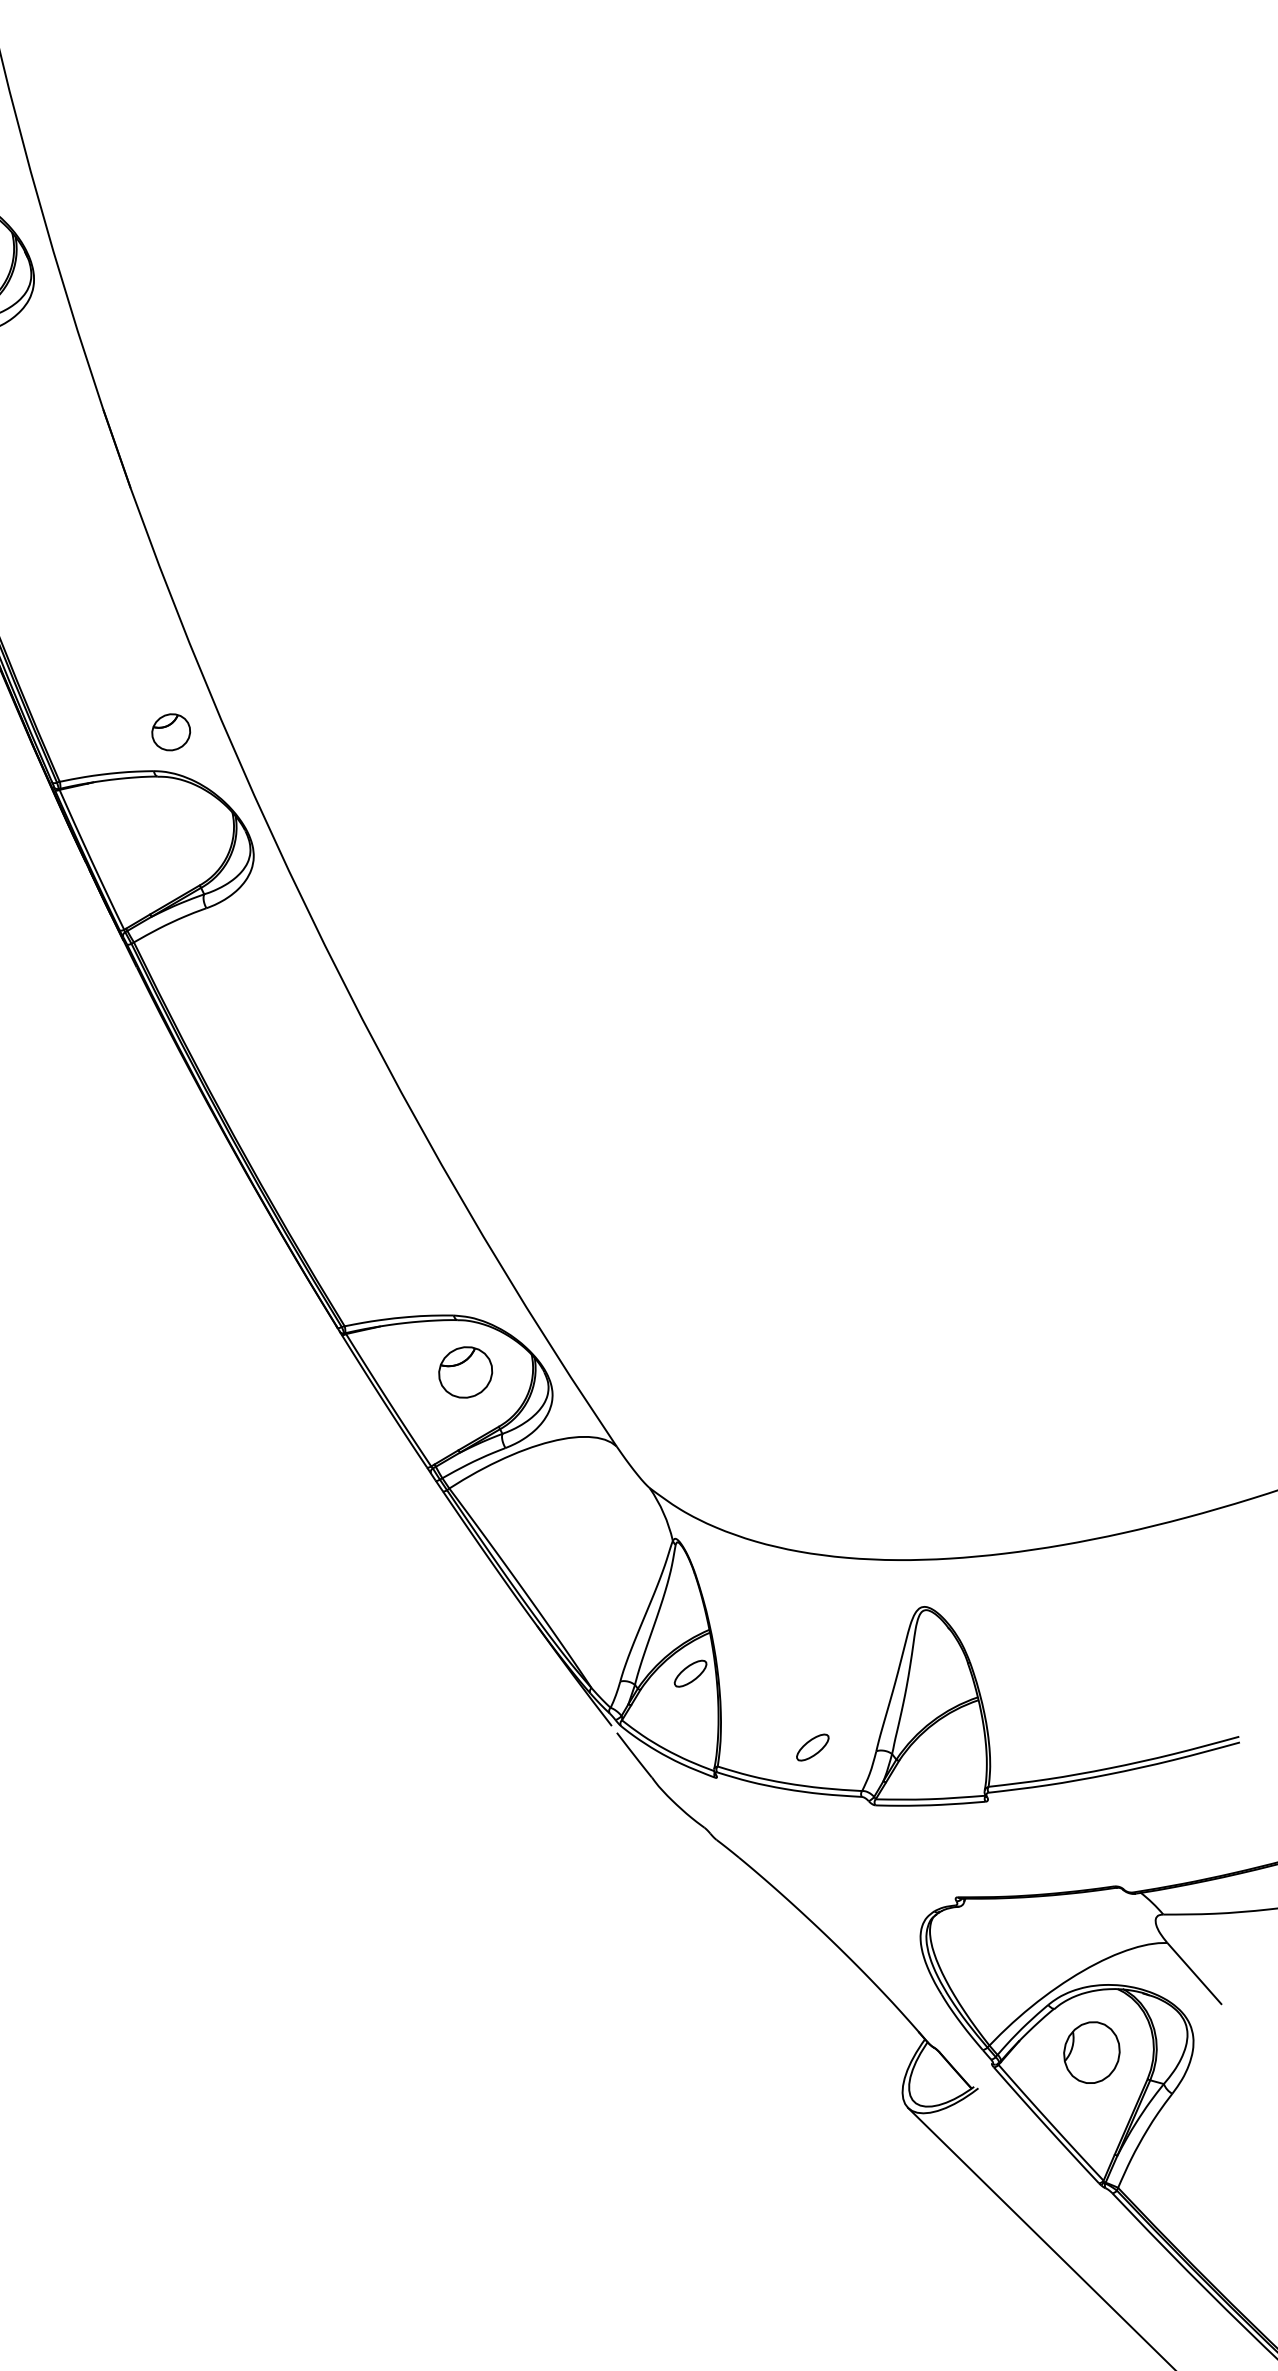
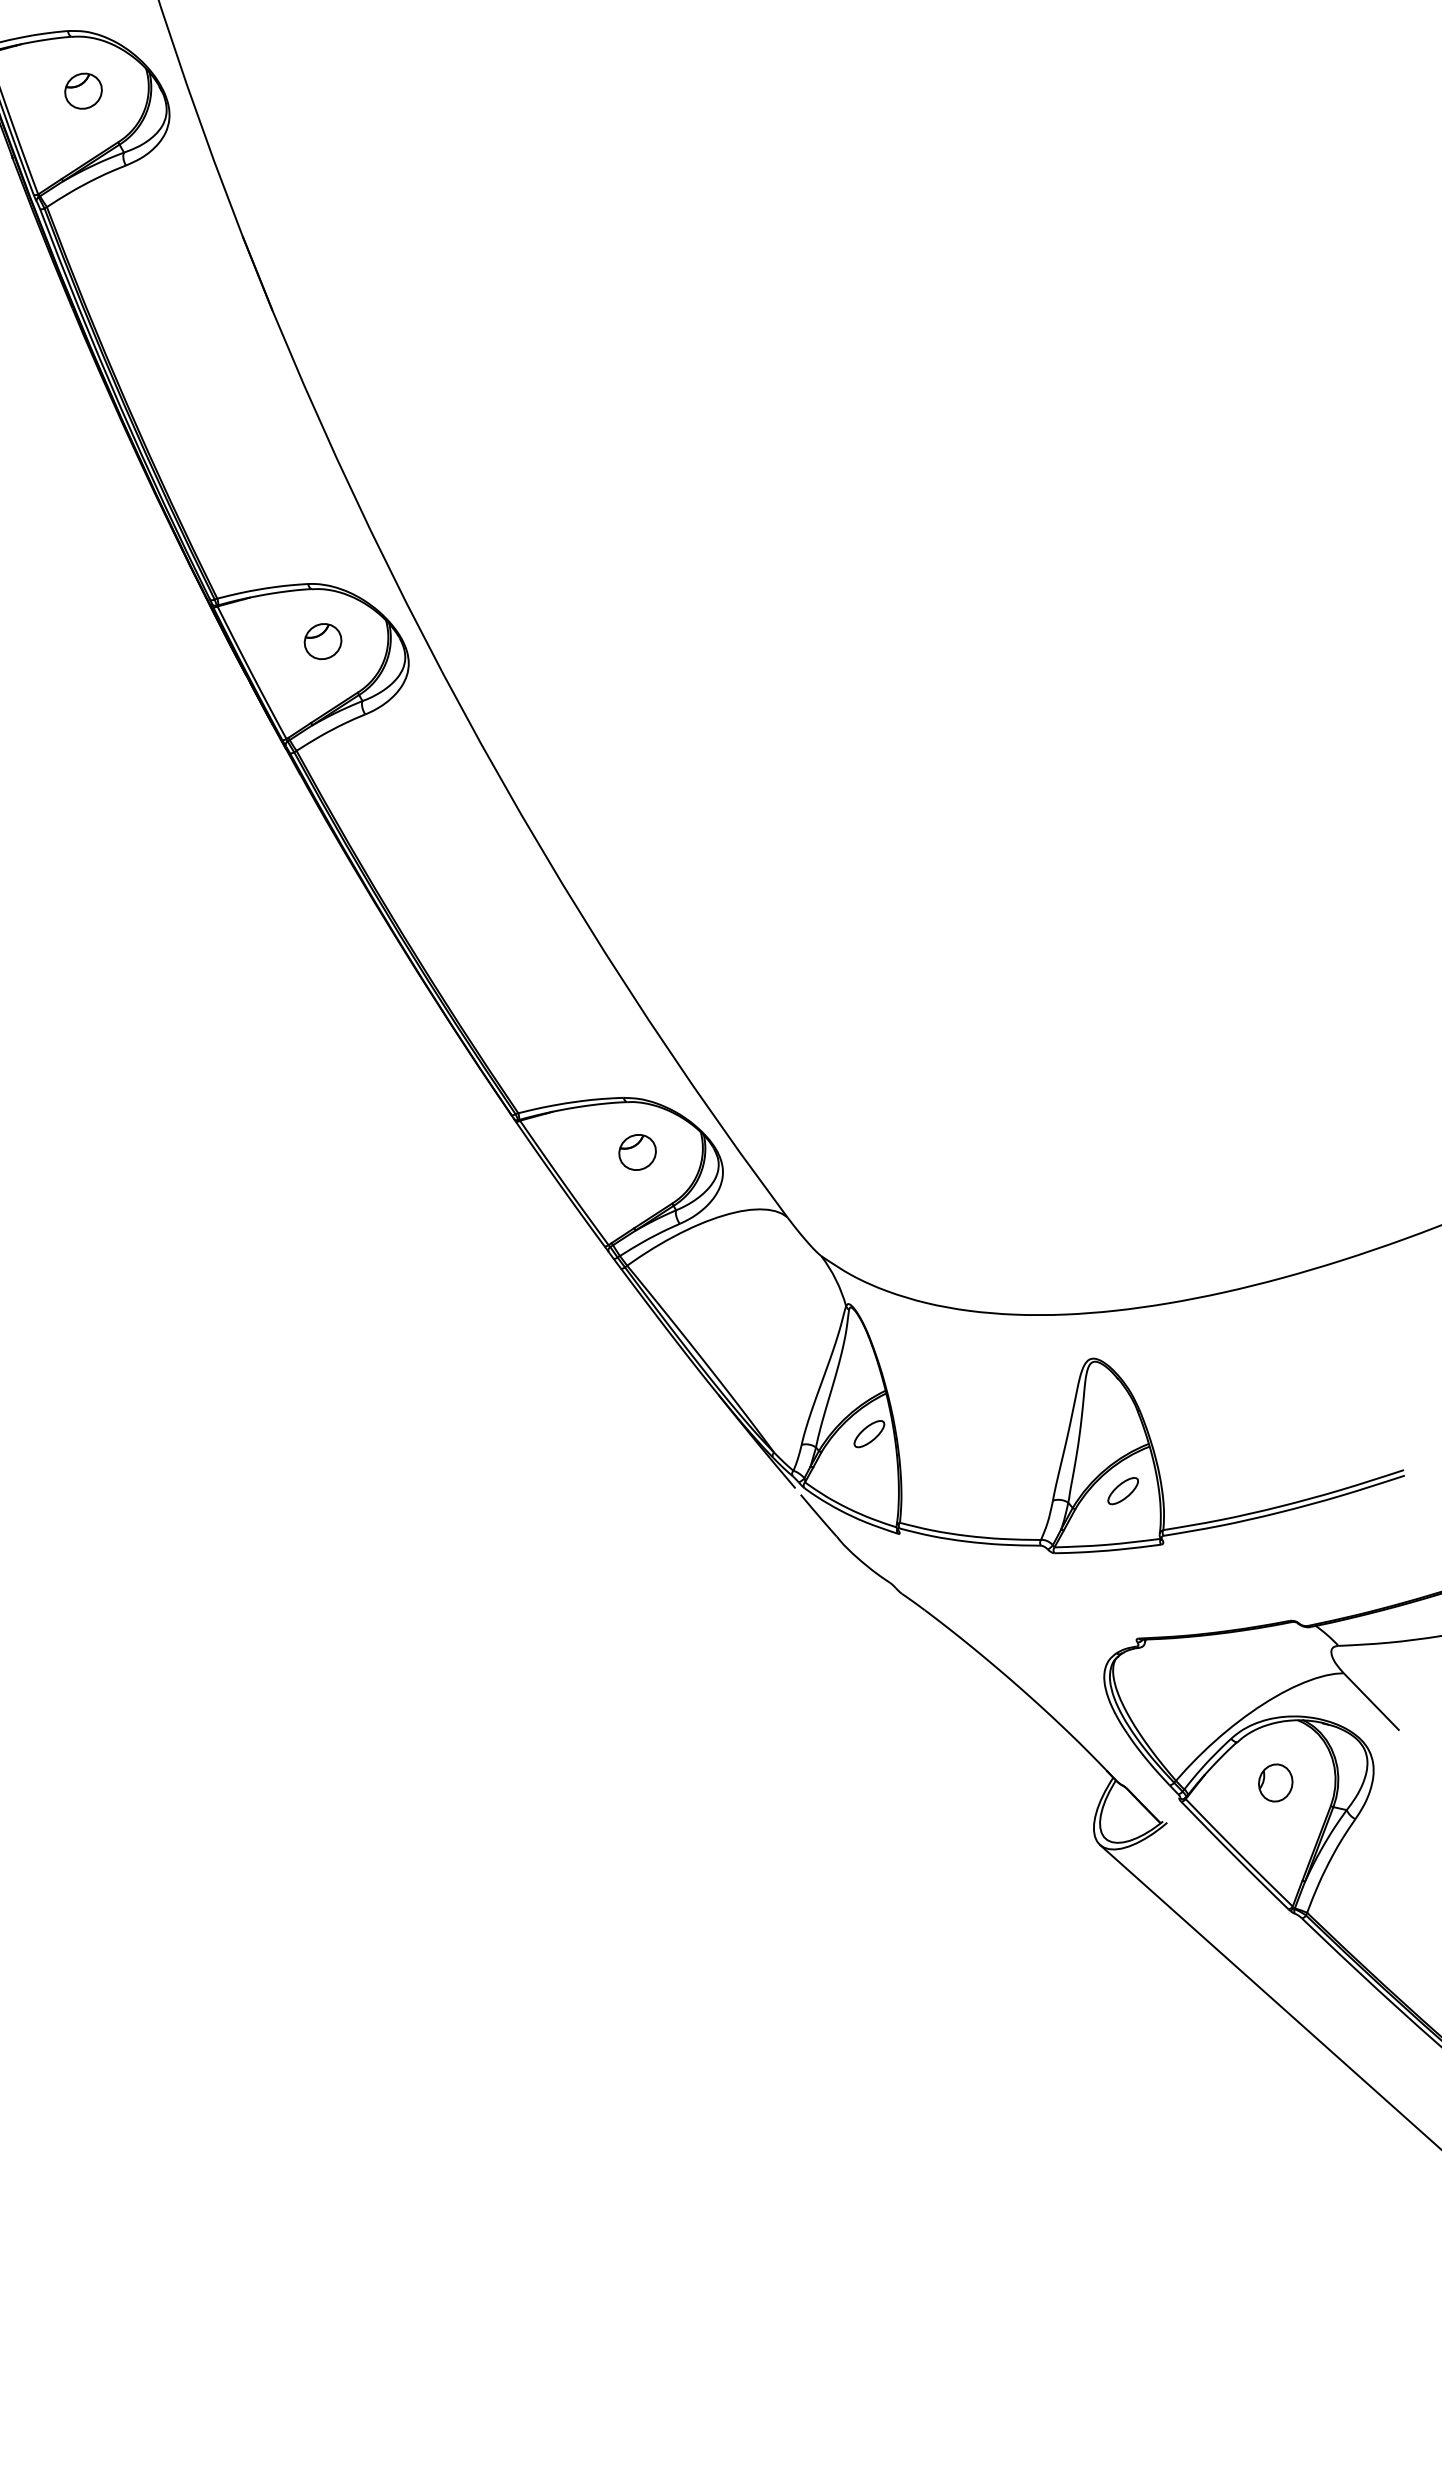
part: (170, 732) -> (322, 641), moved
part: (465, 1372) -> (637, 1152), size x0.71
part: (813, 1747) -> (1123, 1491), moved
part: (1091, 2052) -> (1275, 1782), size x0.62

